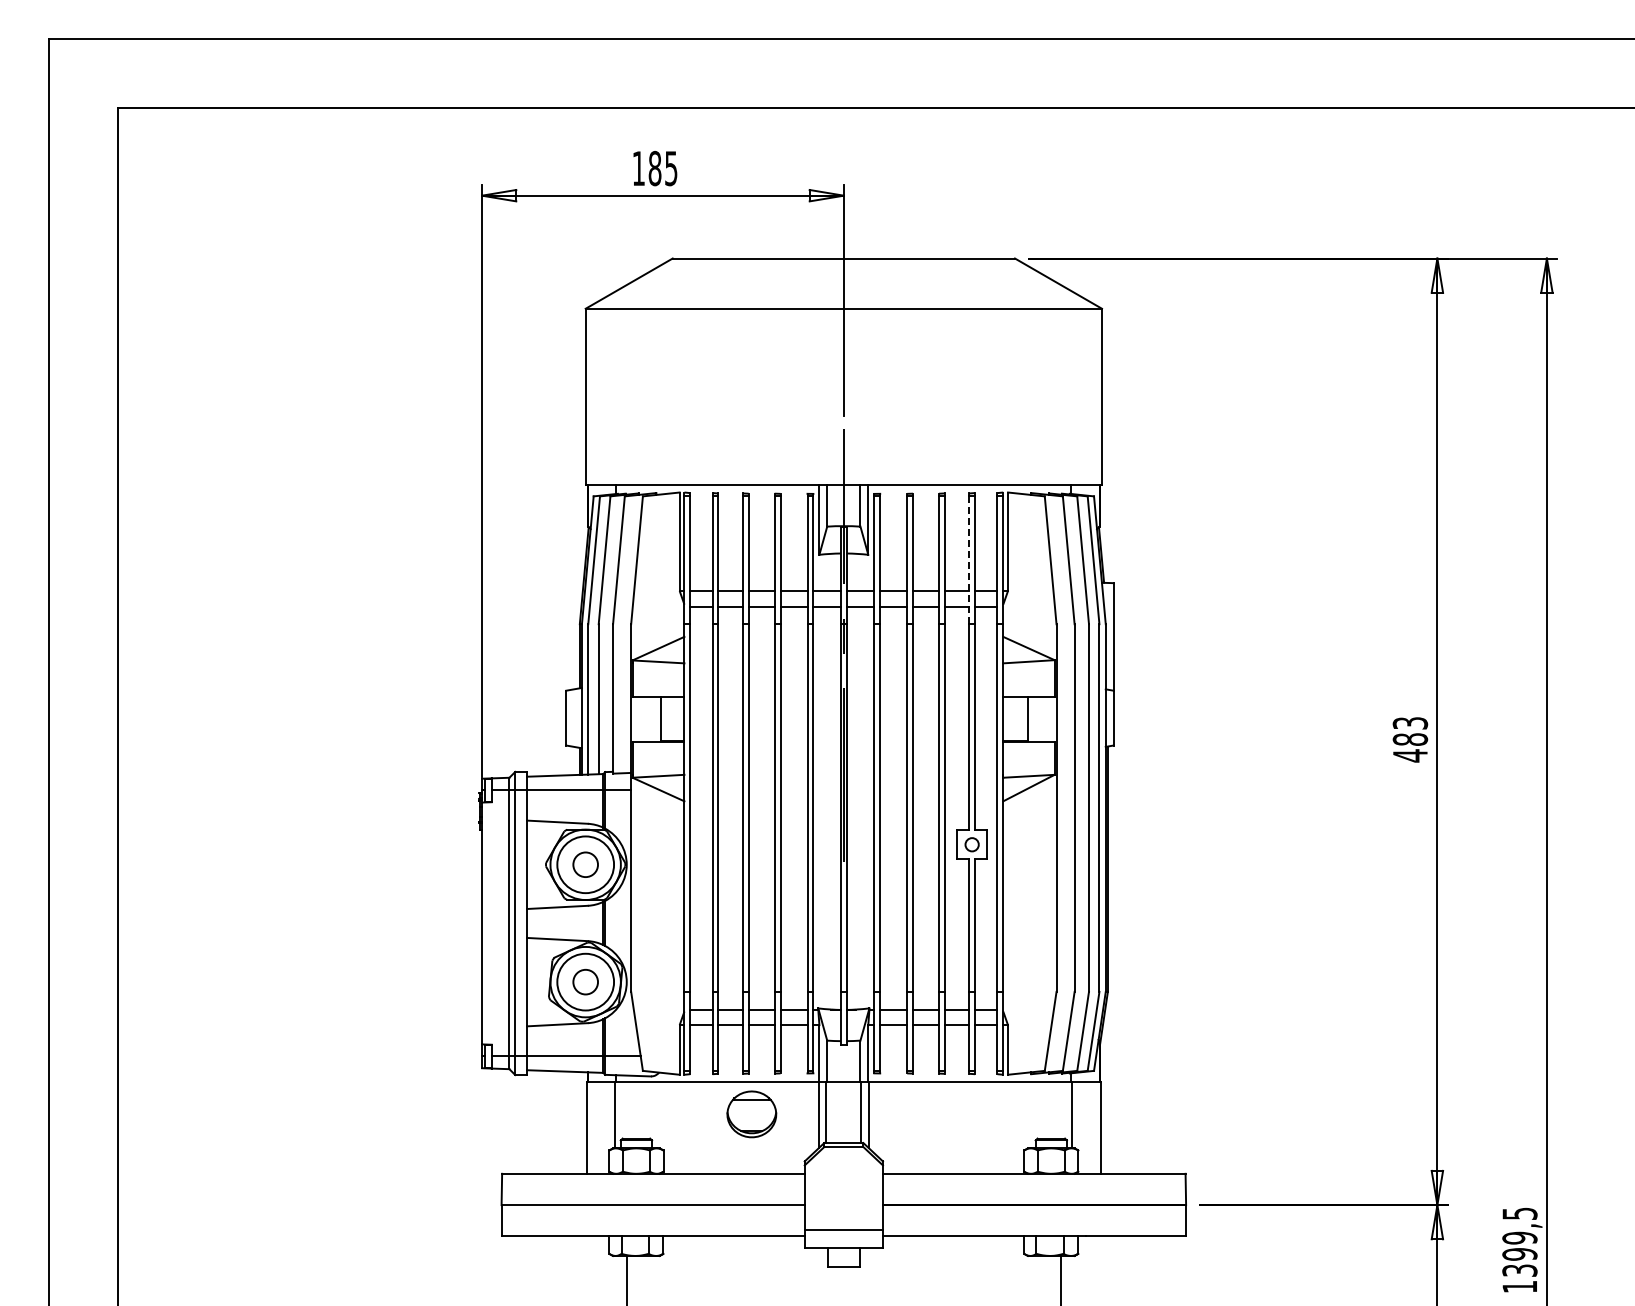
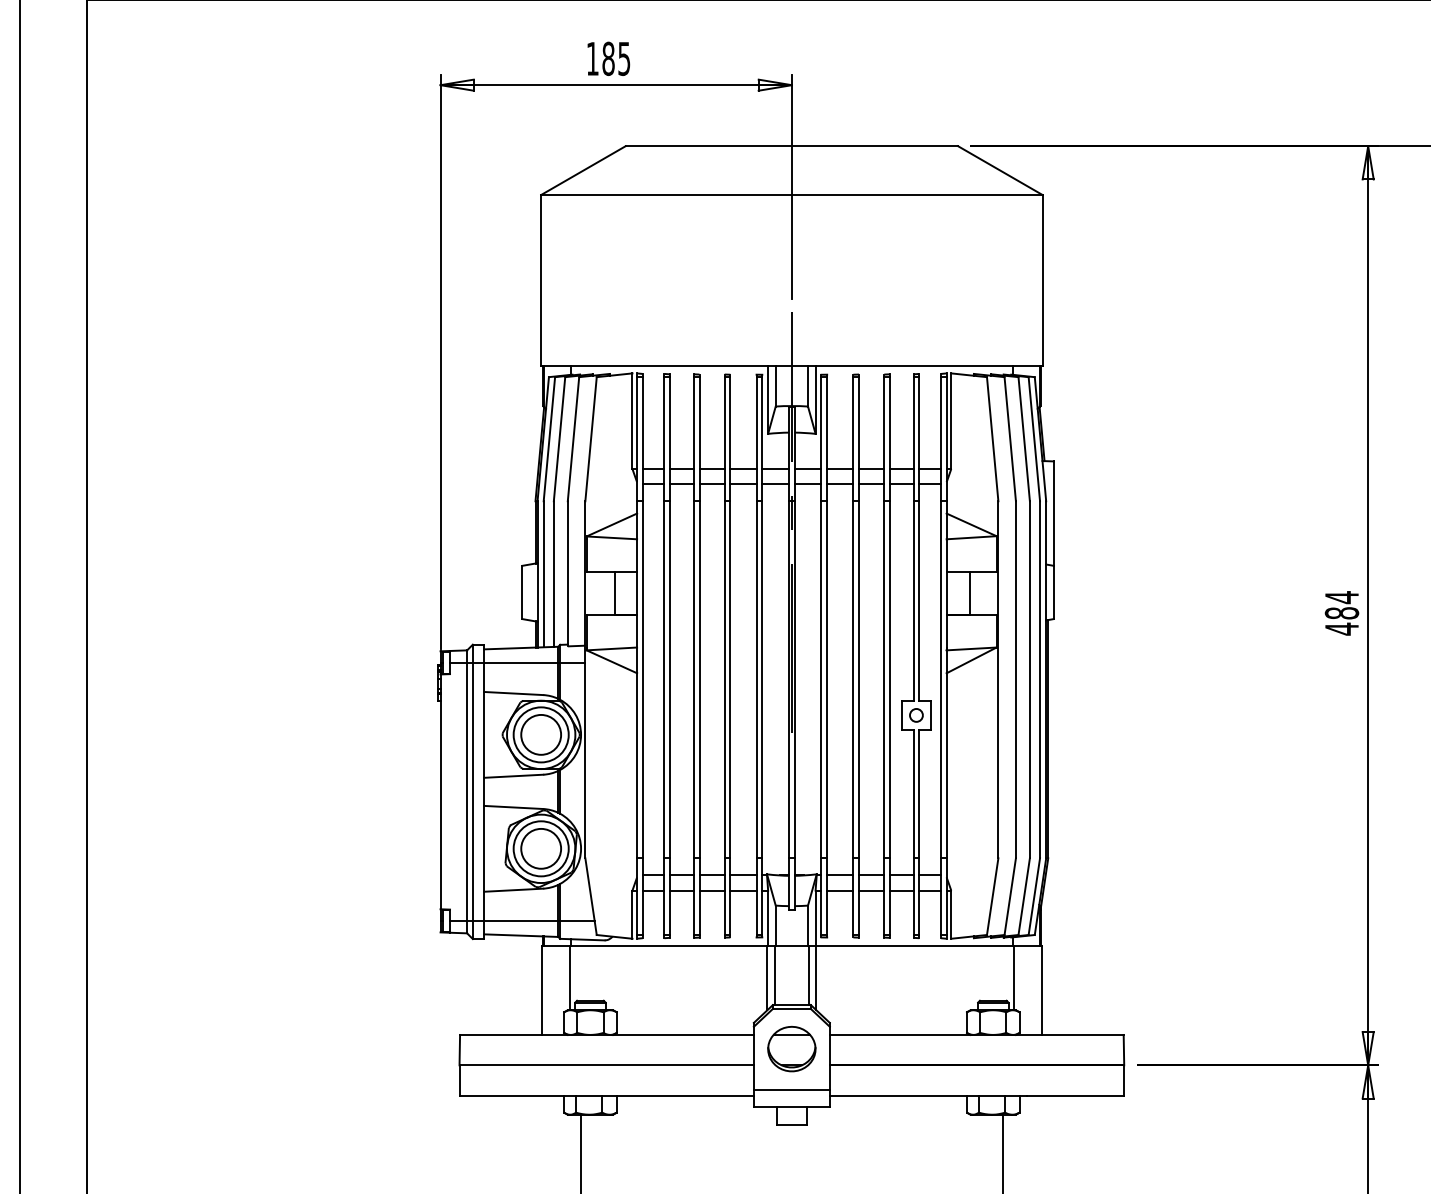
line: (969, 560) -> (913, 439), dashed -> solid
text: (1410, 723) -> (1342, 597), 483 -> 484
circle: (585, 864) -> (541, 734), size x1.67
circle: (585, 981) -> (541, 848), size x1.67
part: (751, 1114) -> (791, 1049), moved

